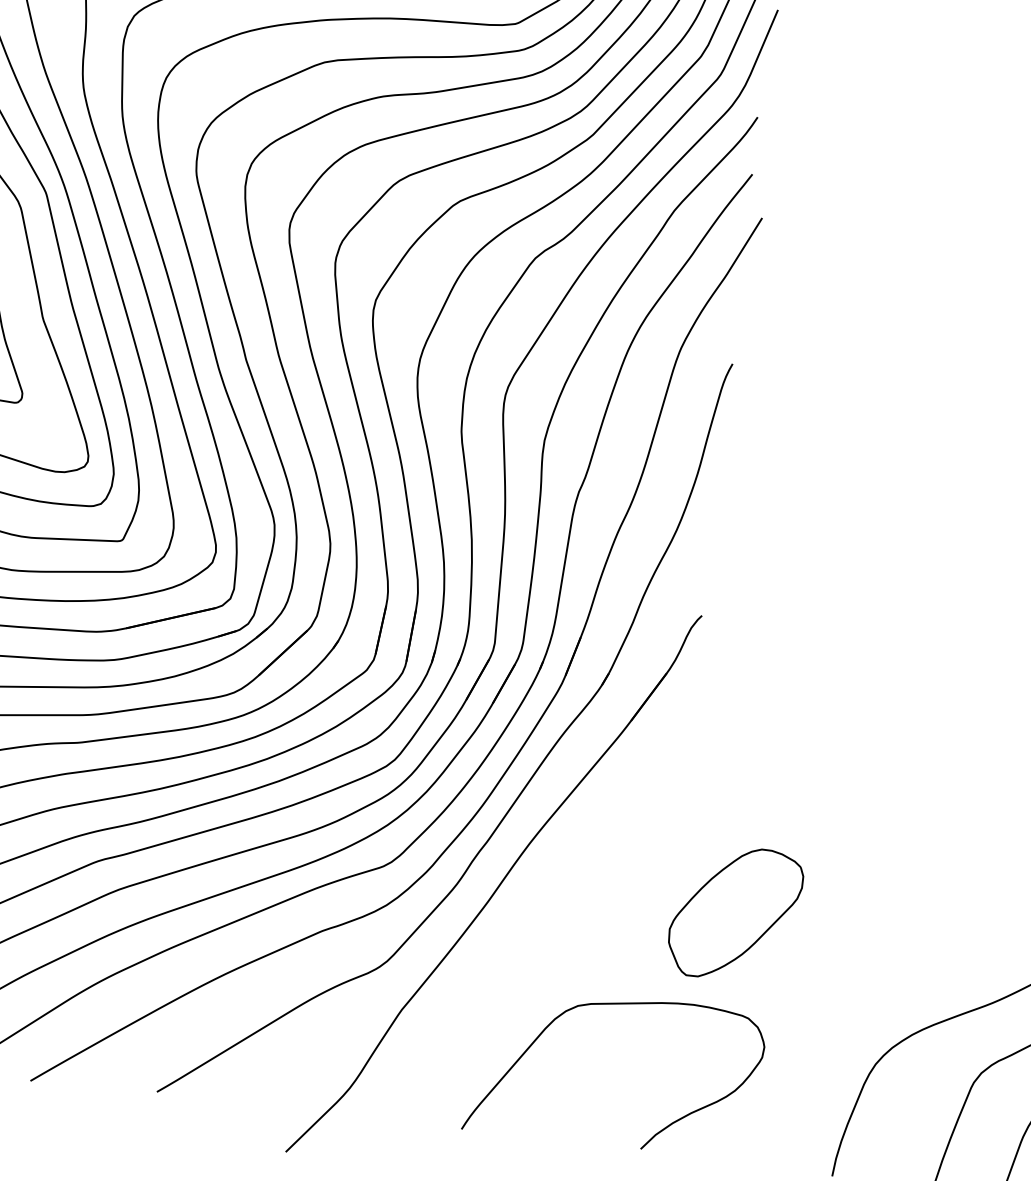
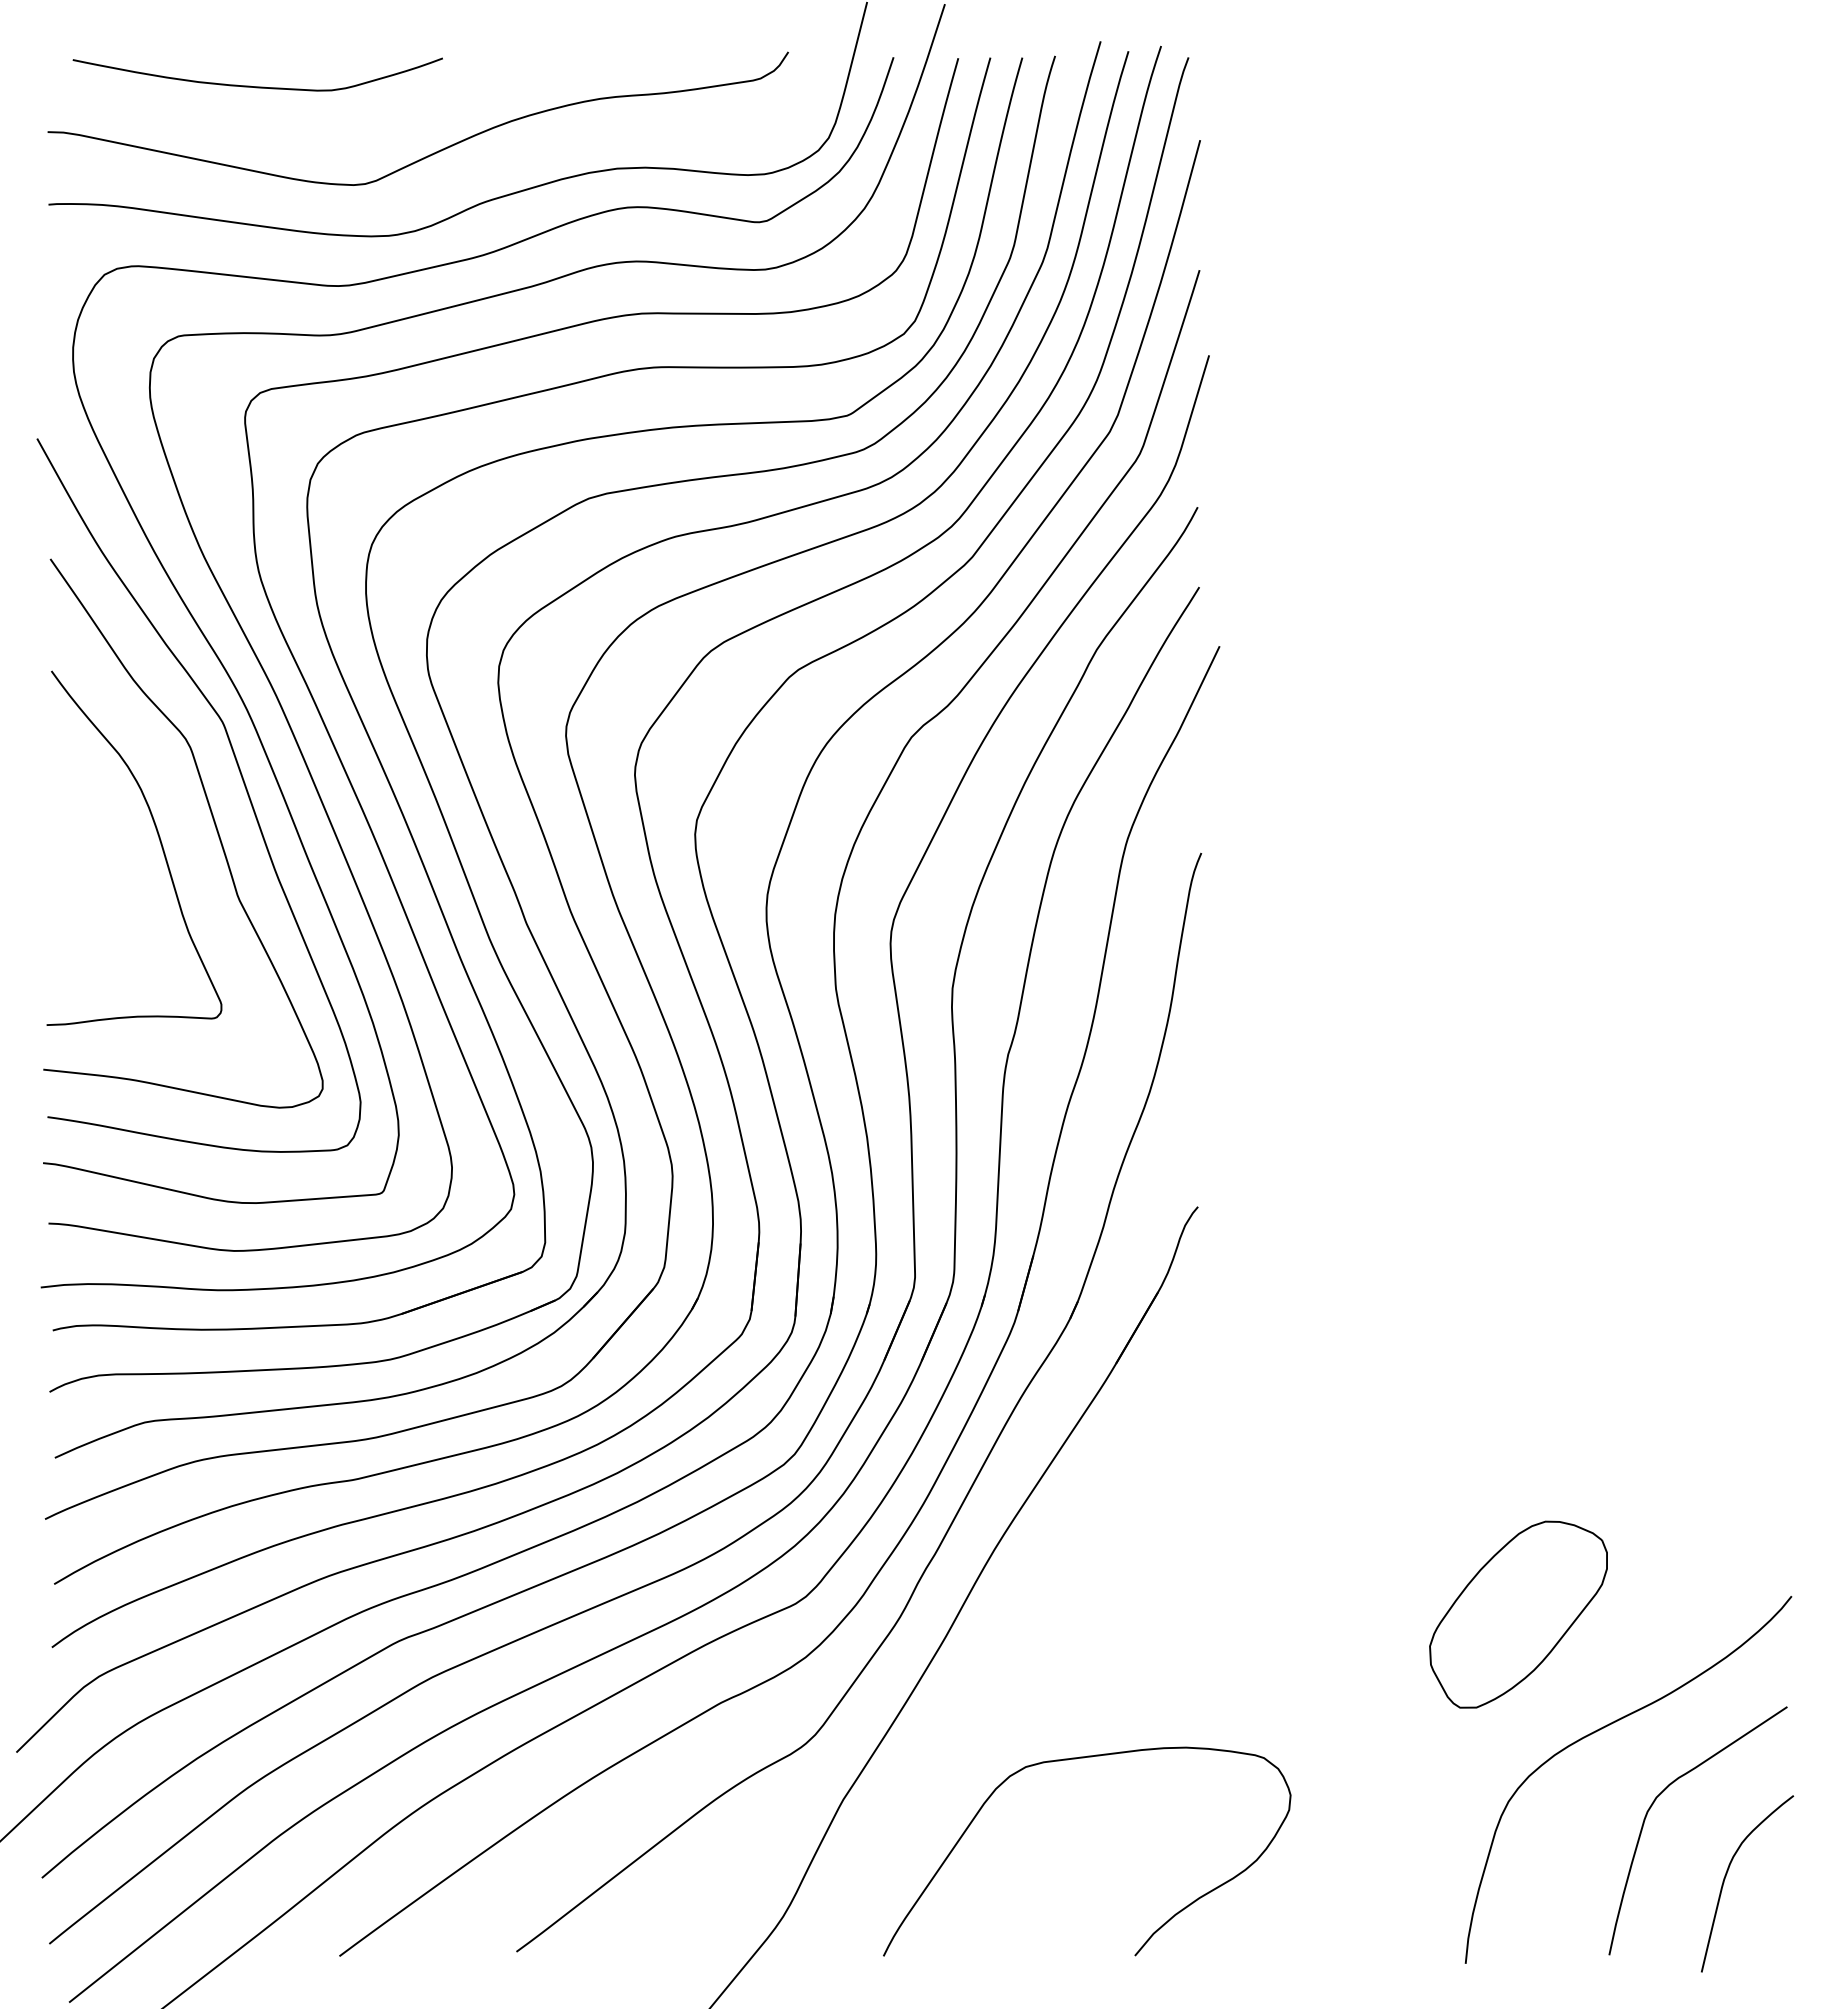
part: (735, 913) -> (1518, 1614), moved
curve: (614, 1004) -> (1076, 1759), moved

